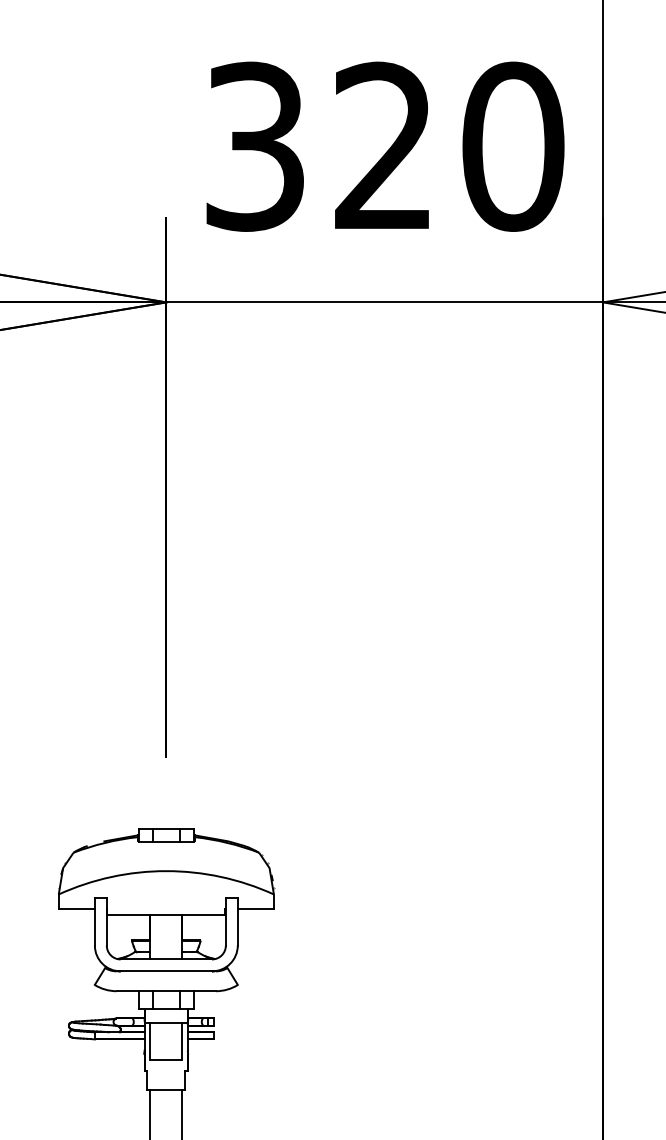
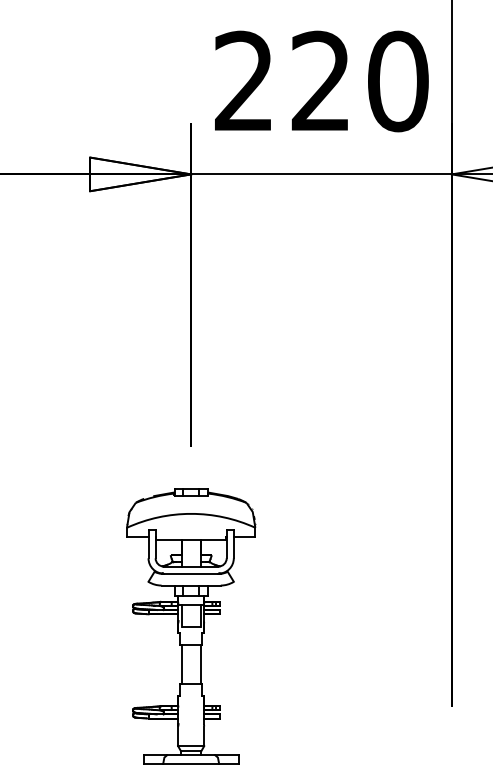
text: (255, 146) -> (244, 81), 320 -> 220

